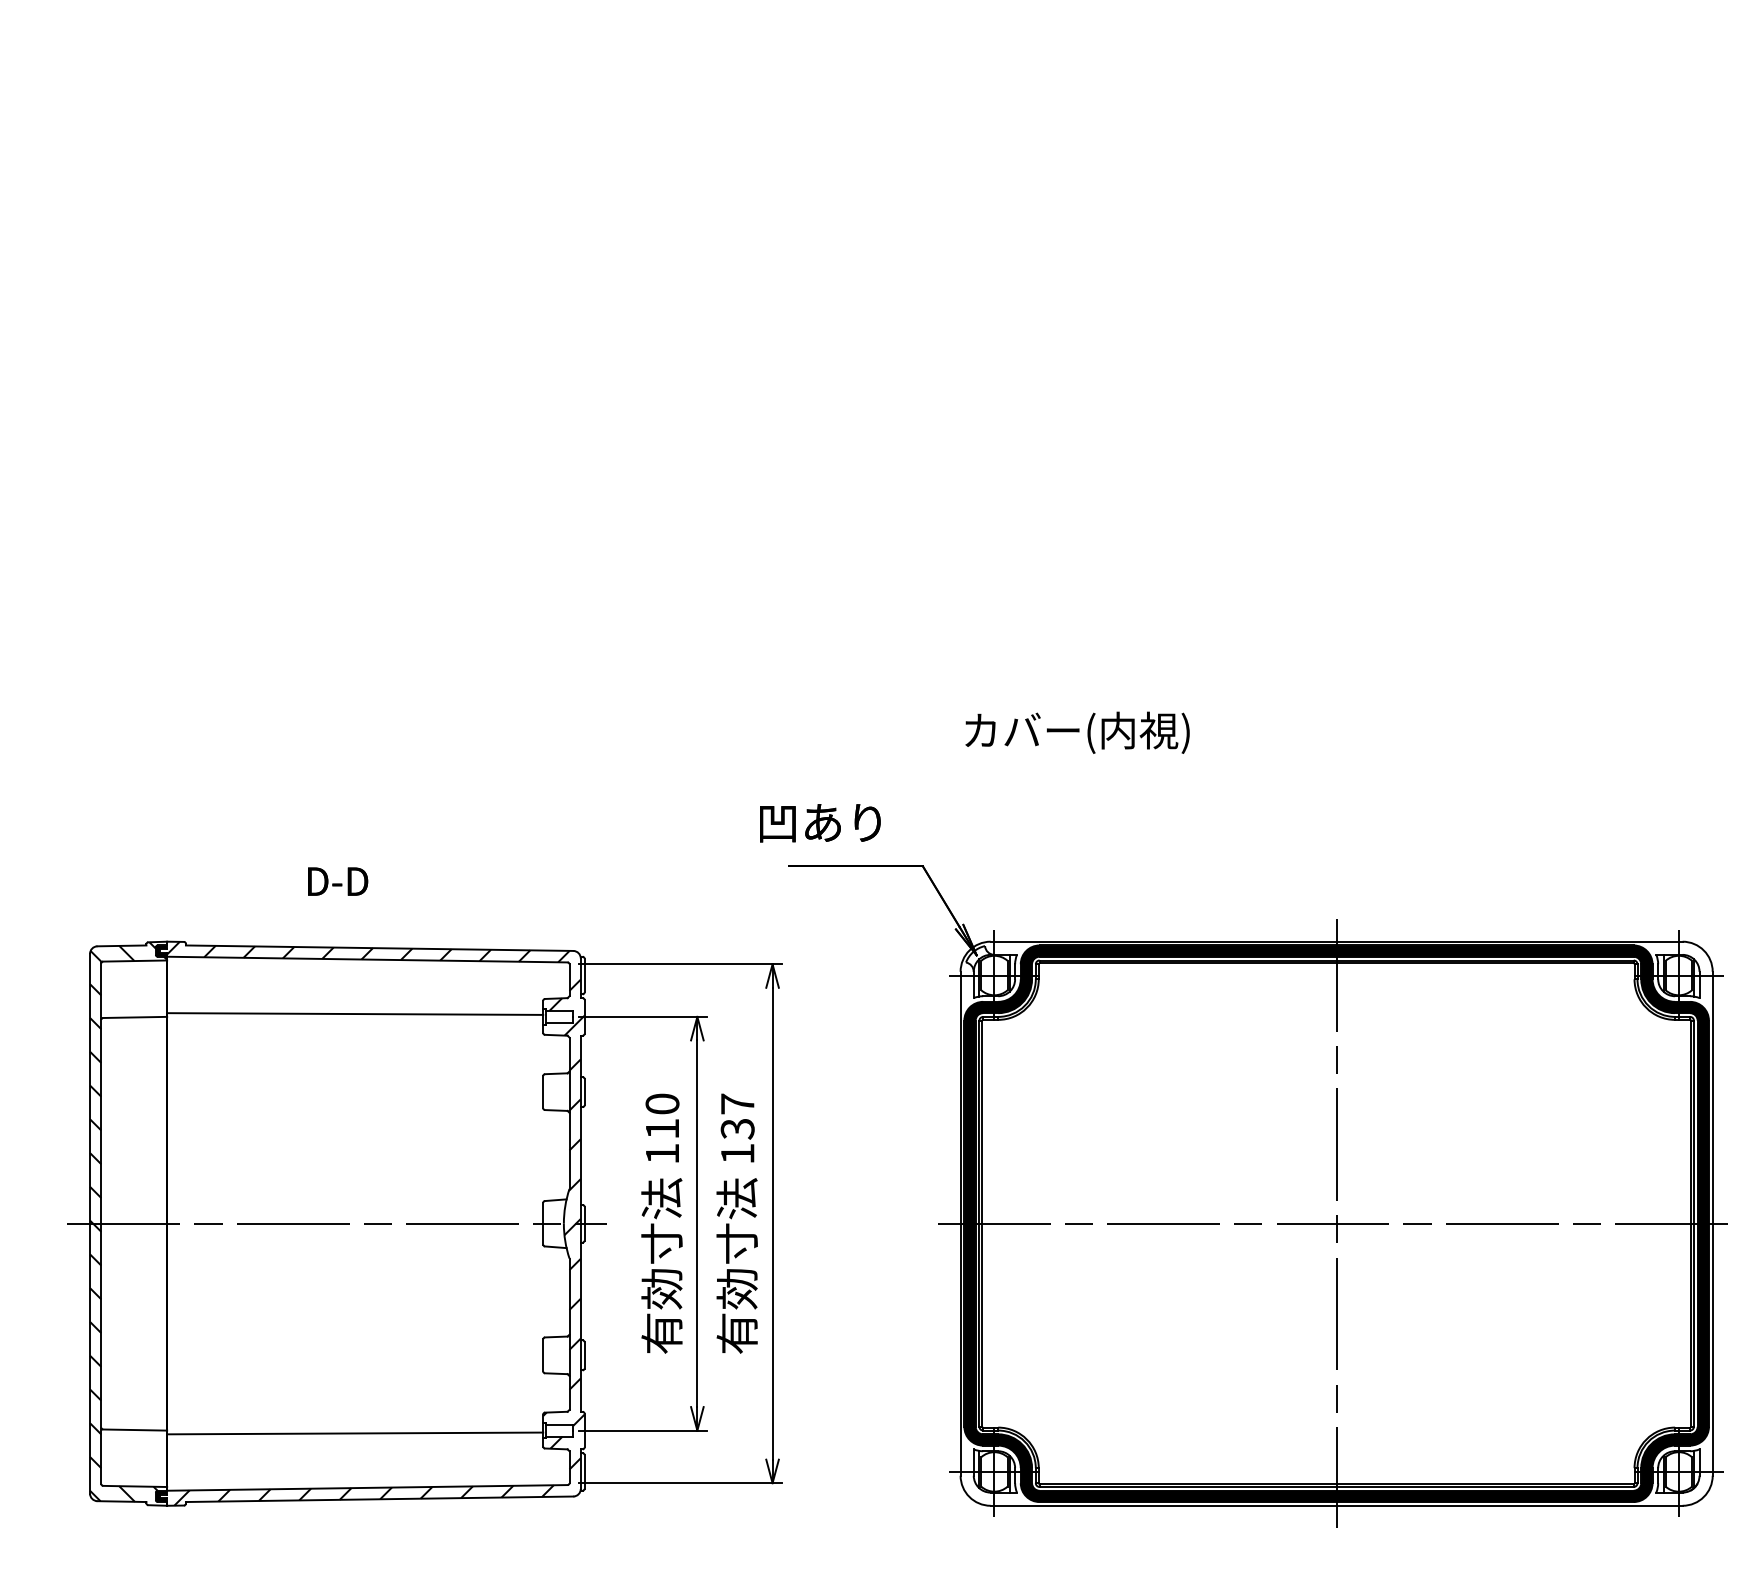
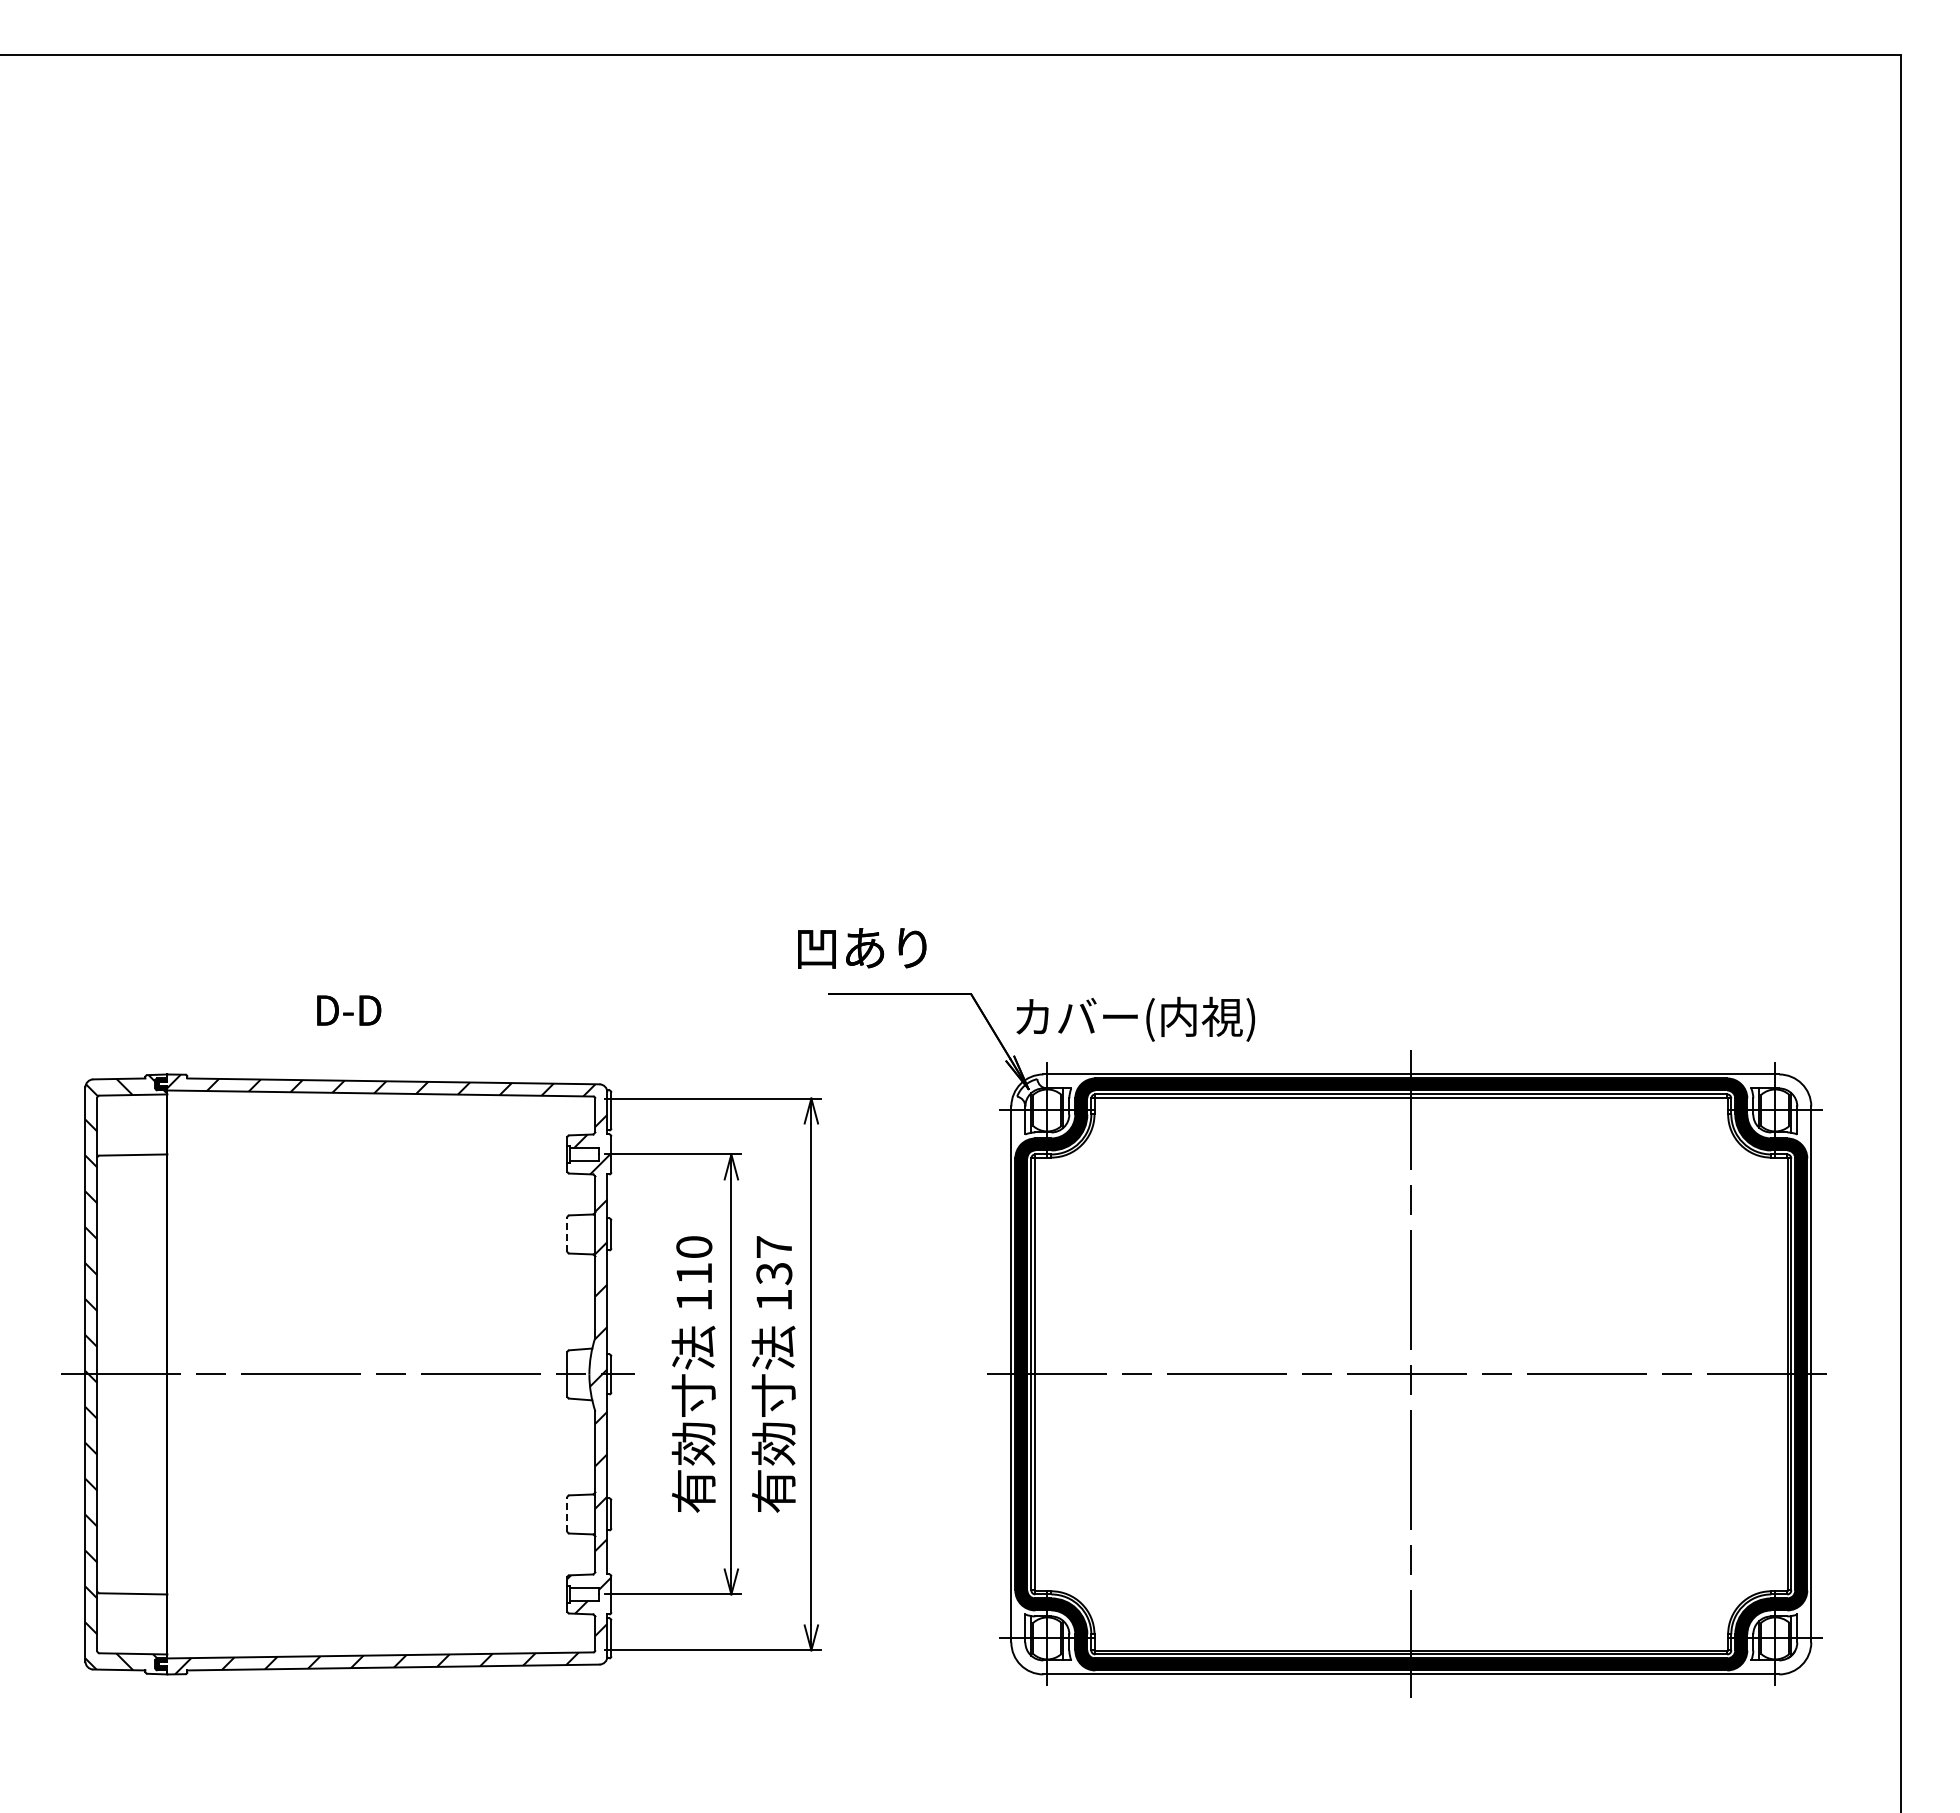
text: (1077, 732) -> (1135, 1018), moved
line: (355, 1014) -> (367, 1151), removed
line: (543, 1091) -> (567, 1233), solid -> dashed
line: (543, 1354) -> (567, 1513), solid -> dashed
line: (355, 1433) -> (367, 1597), removed

